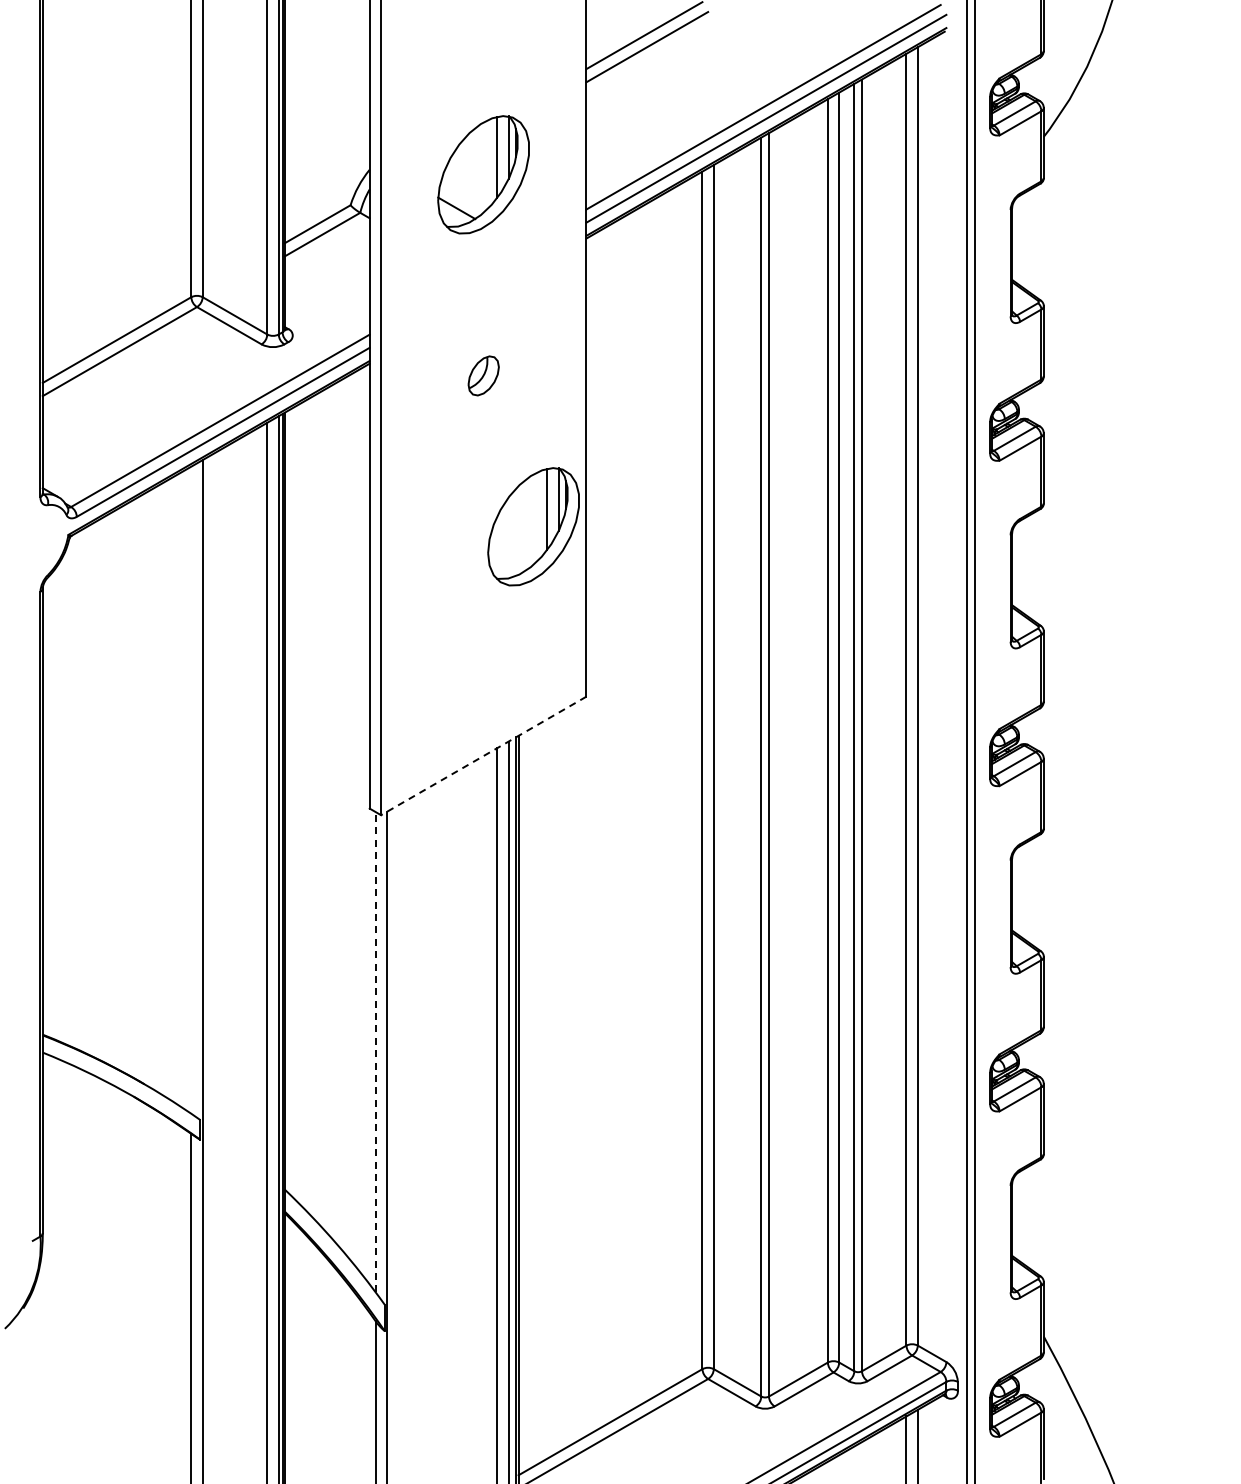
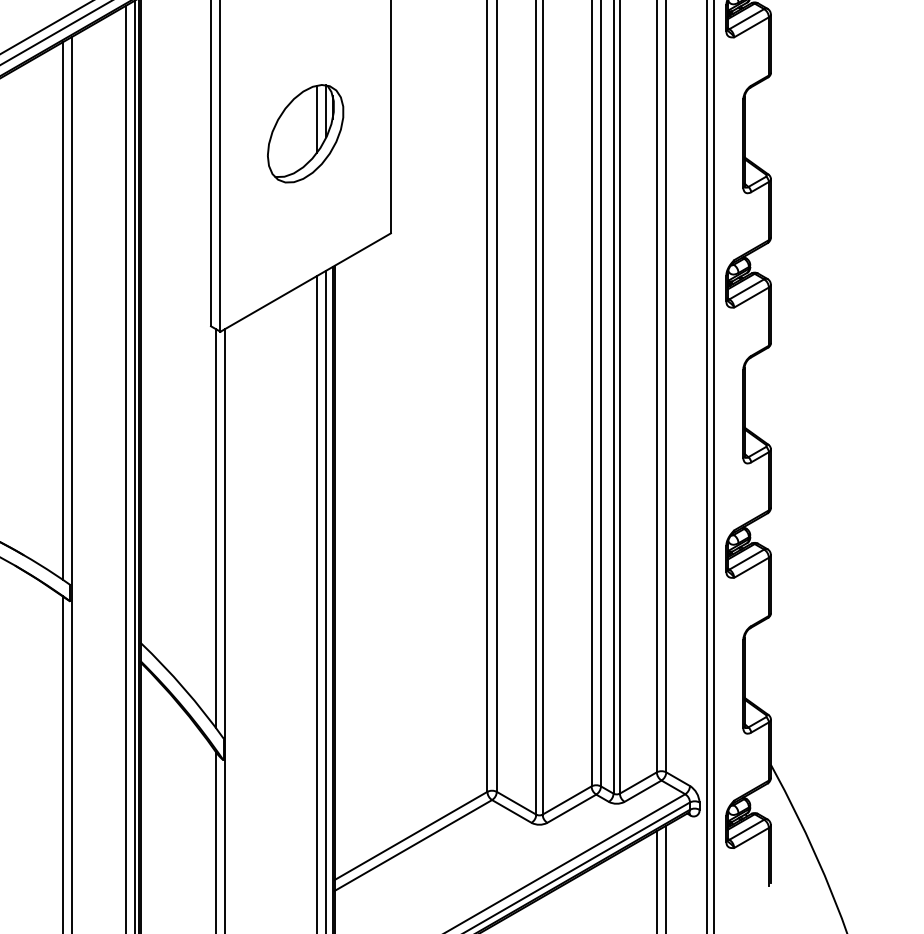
part: (533, 526) -> (305, 133), moved
line: (483, 756) -> (305, 283), dashed -> solid
line: (191, 789) -> (62, 310), added
line: (375, 1051) -> (215, 528), dashed -> solid

